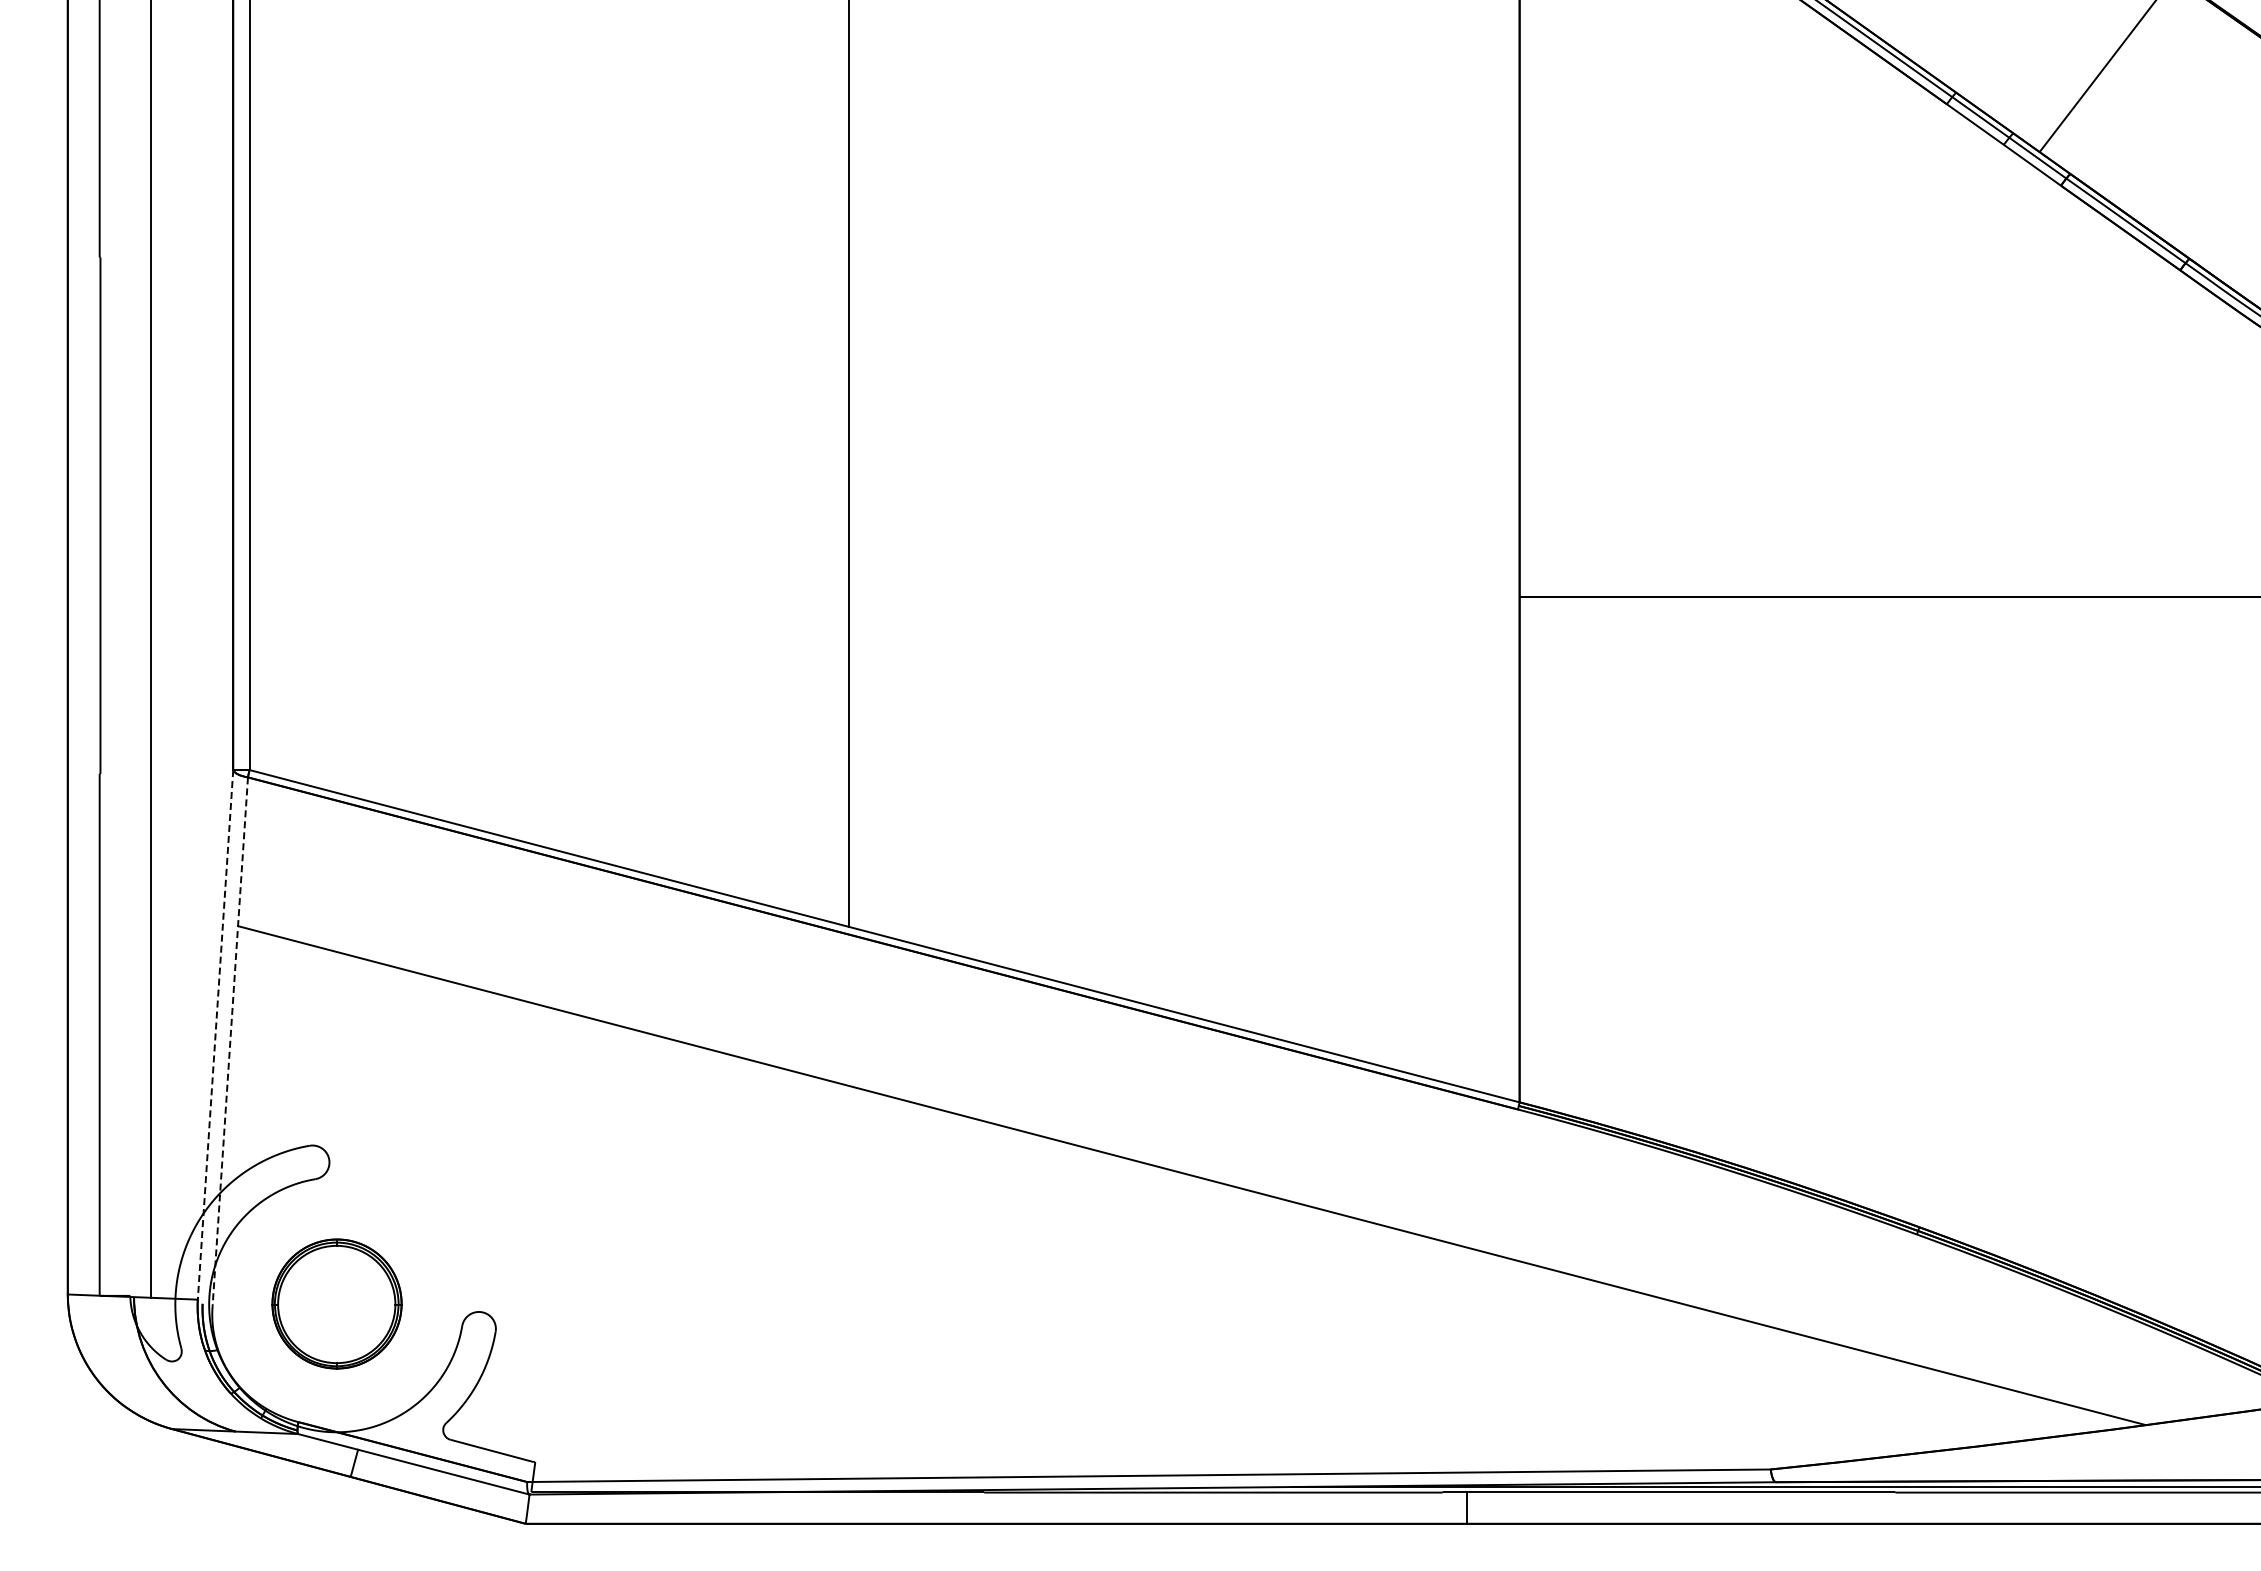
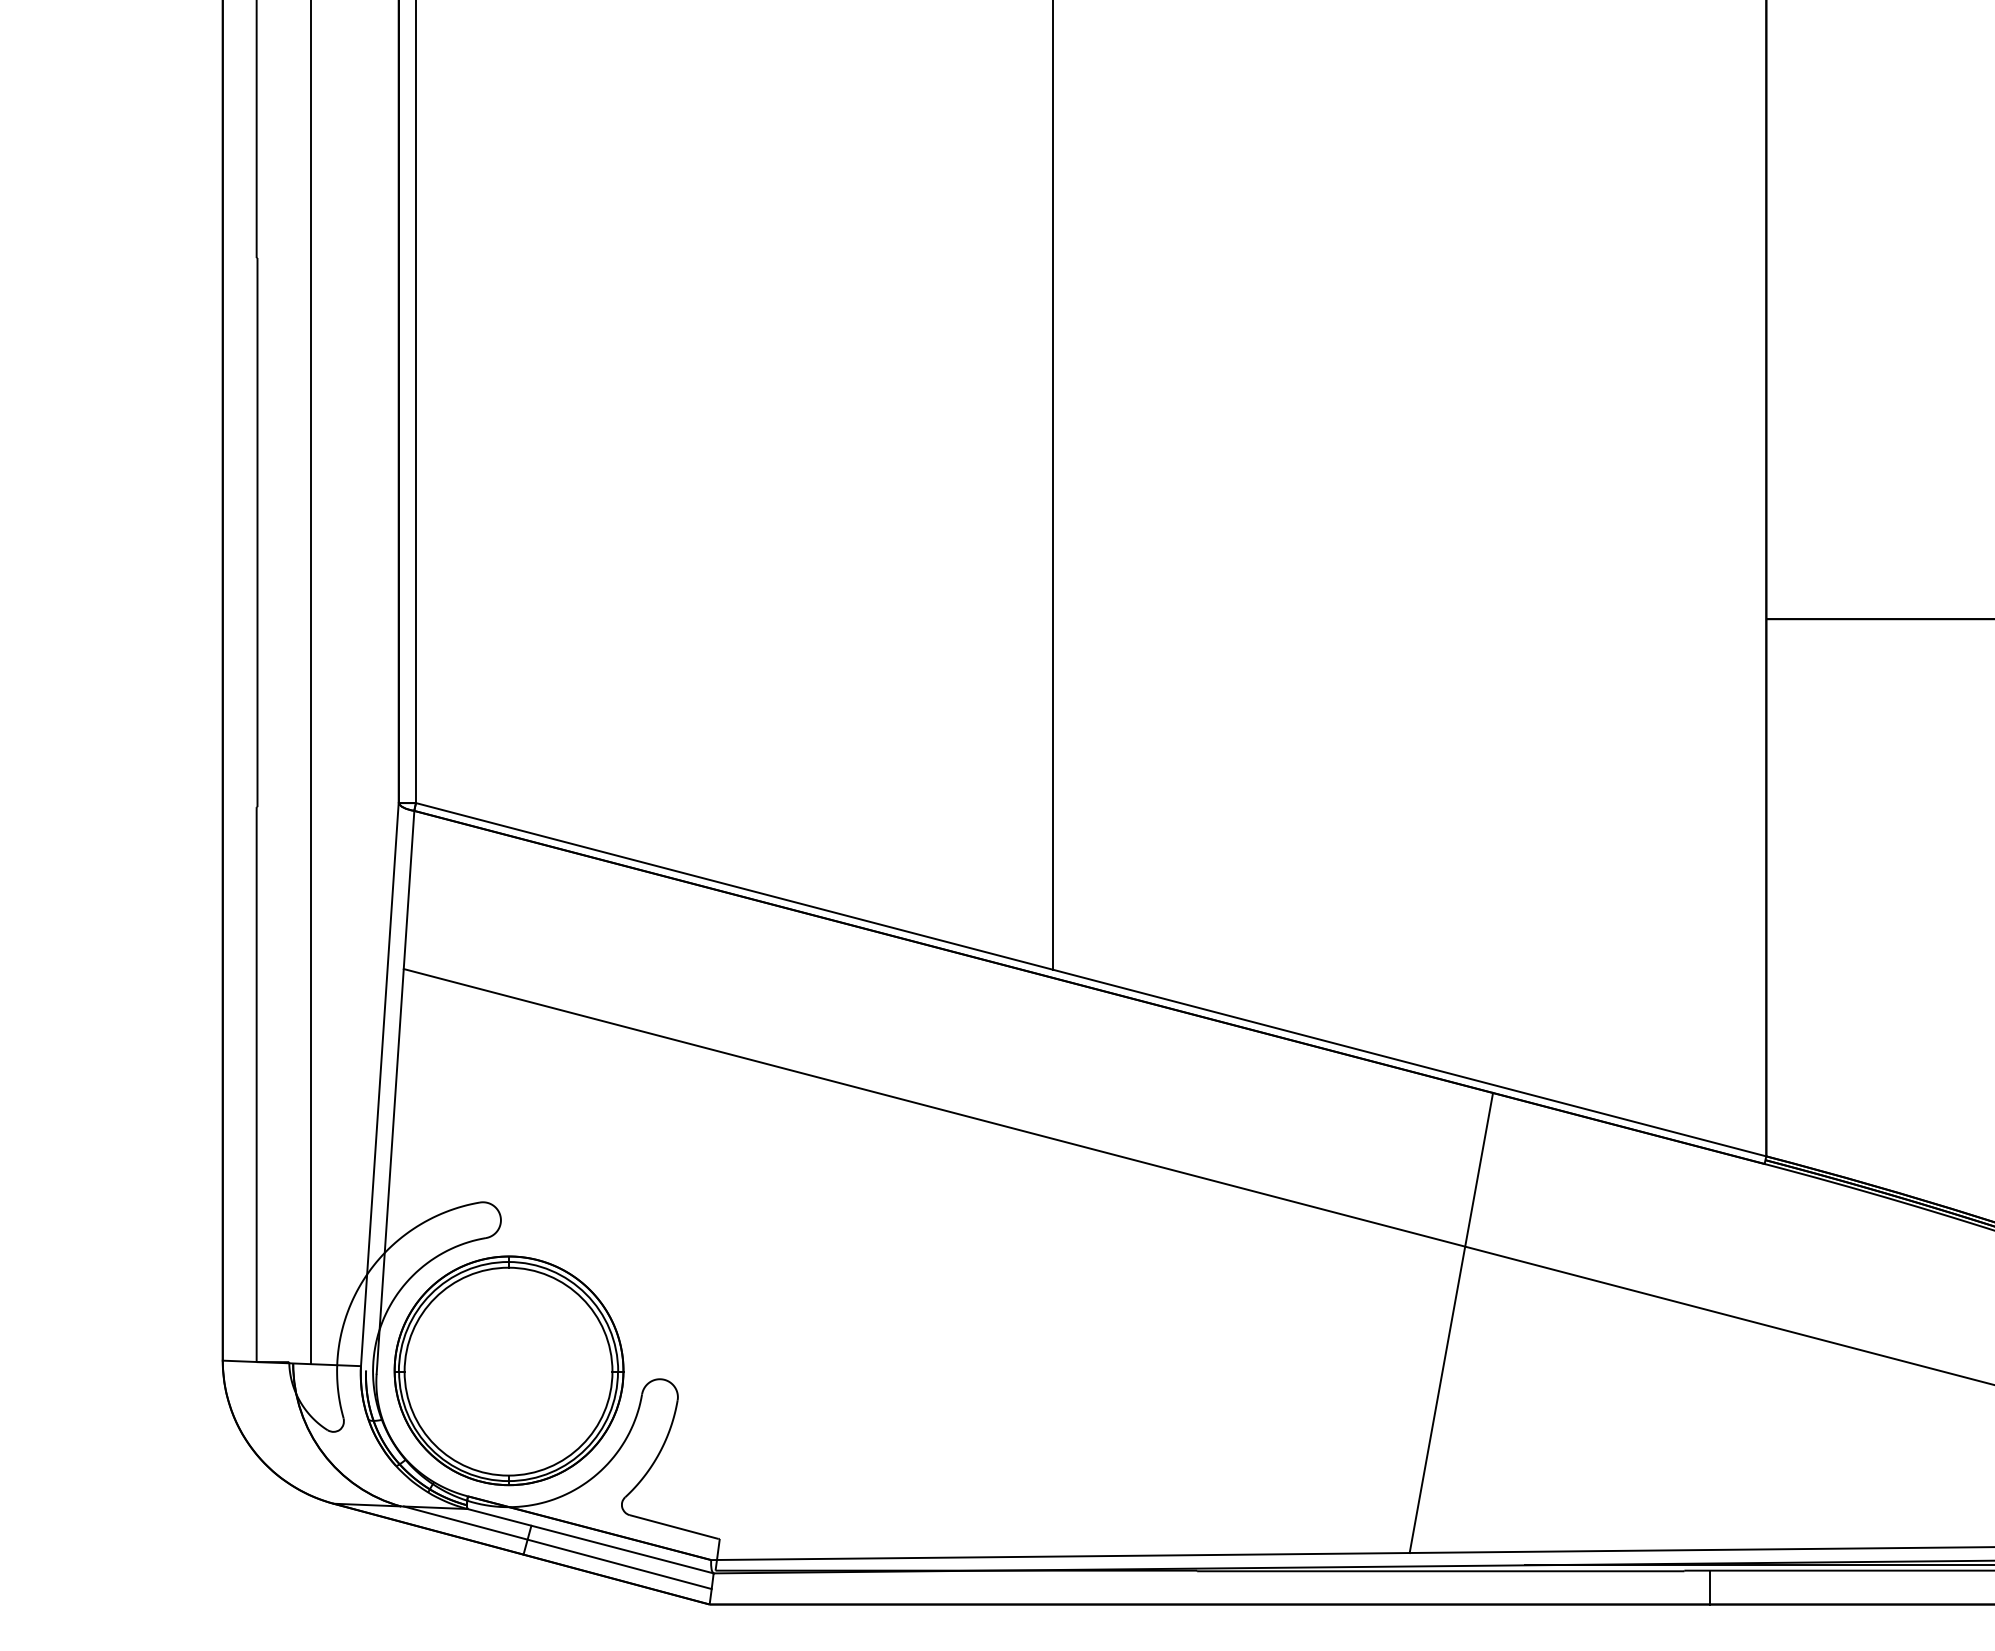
line: (215, 1035) -> (379, 1085), dashed -> solid
line: (230, 1042) -> (395, 1092), dashed -> solid
line: (1223, 1258) -> (1451, 1322), added
part: (336, 1303) -> (508, 1370), size x1.67
line: (382, 1470) -> (557, 1547), added

